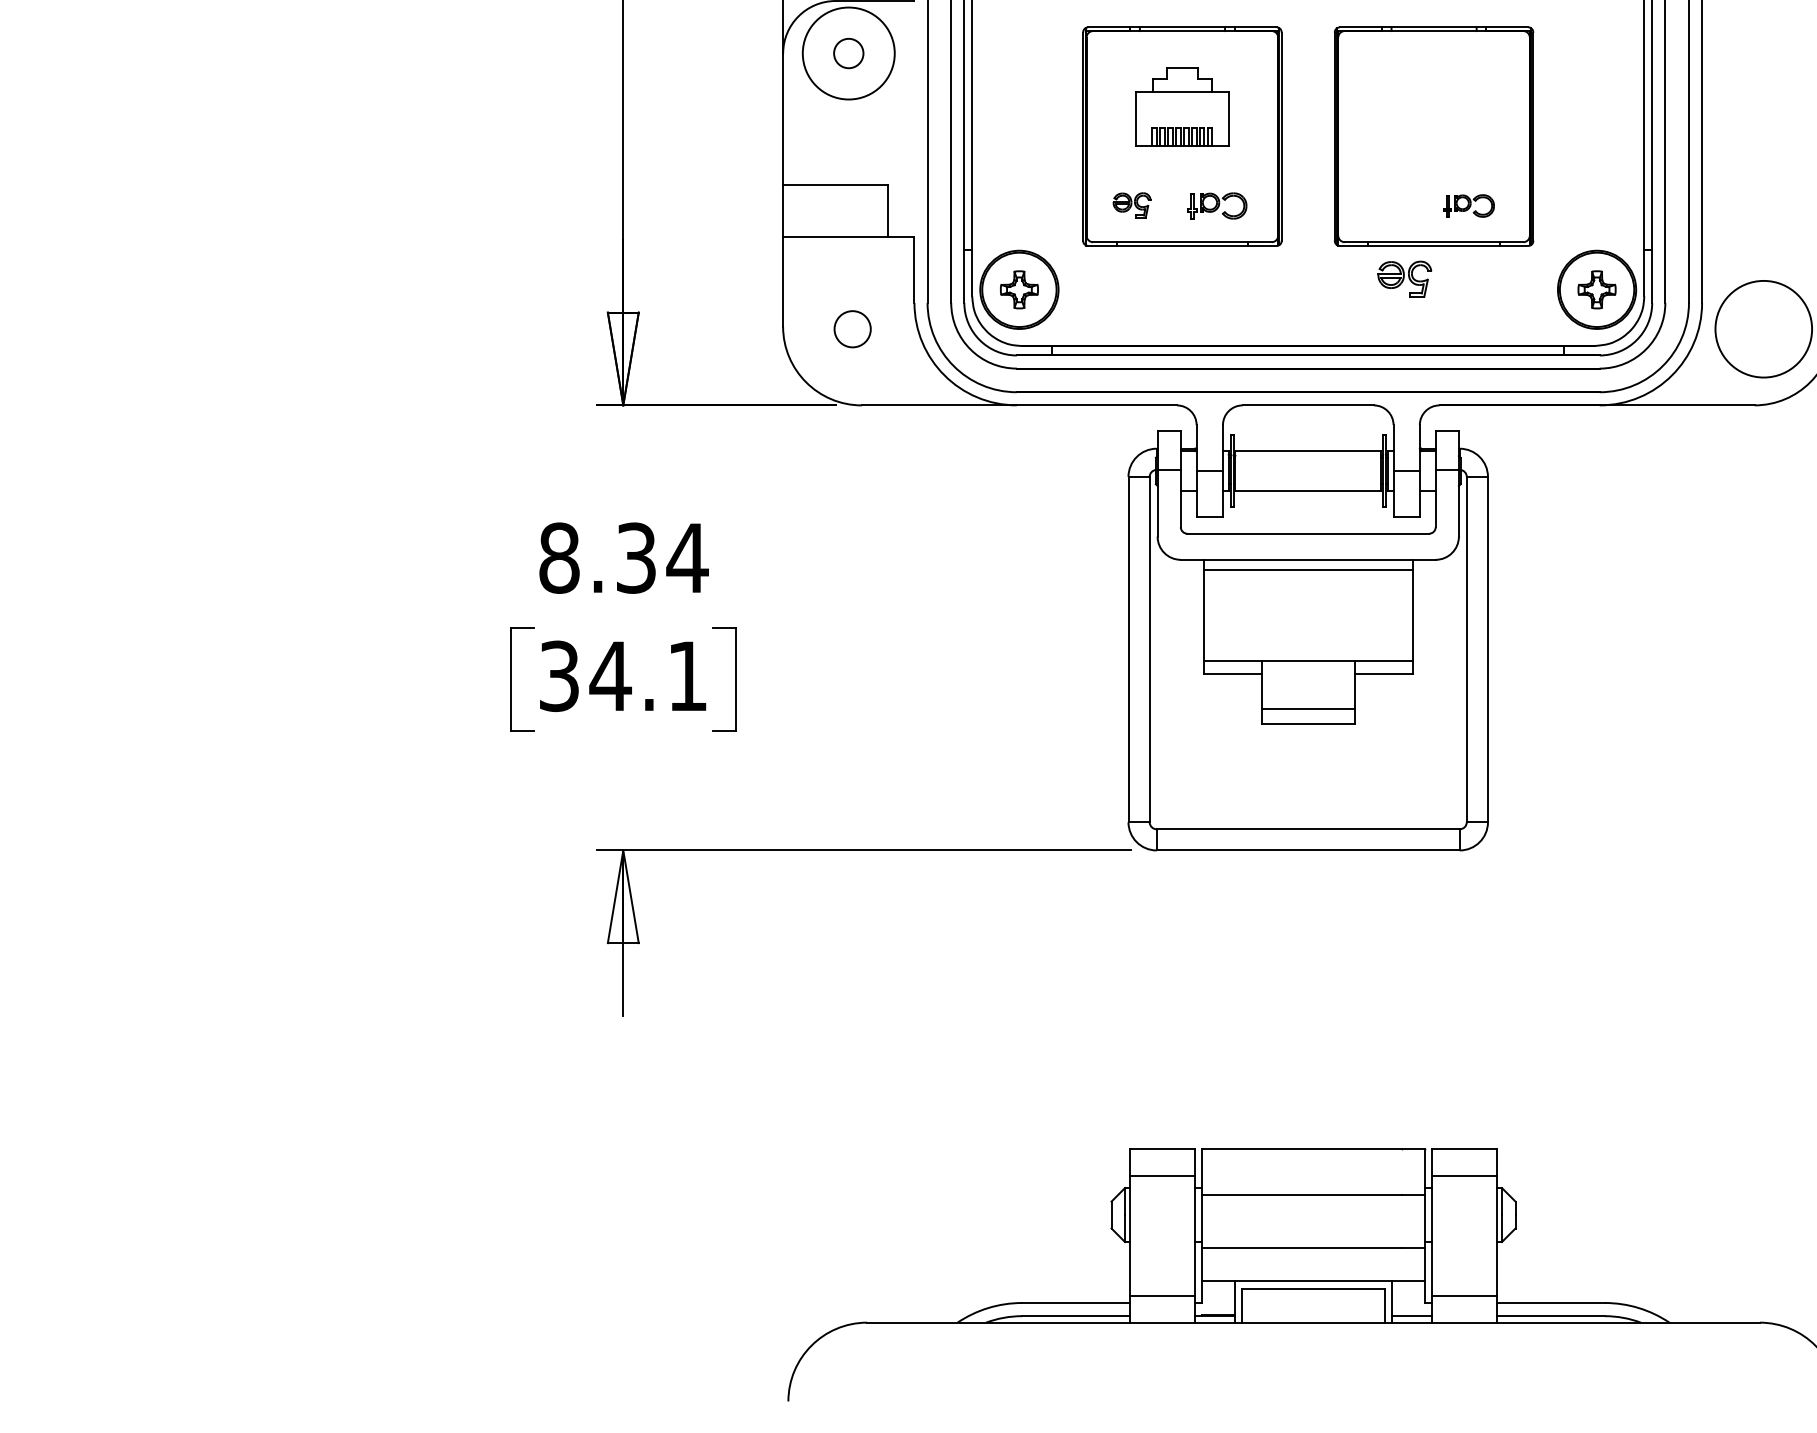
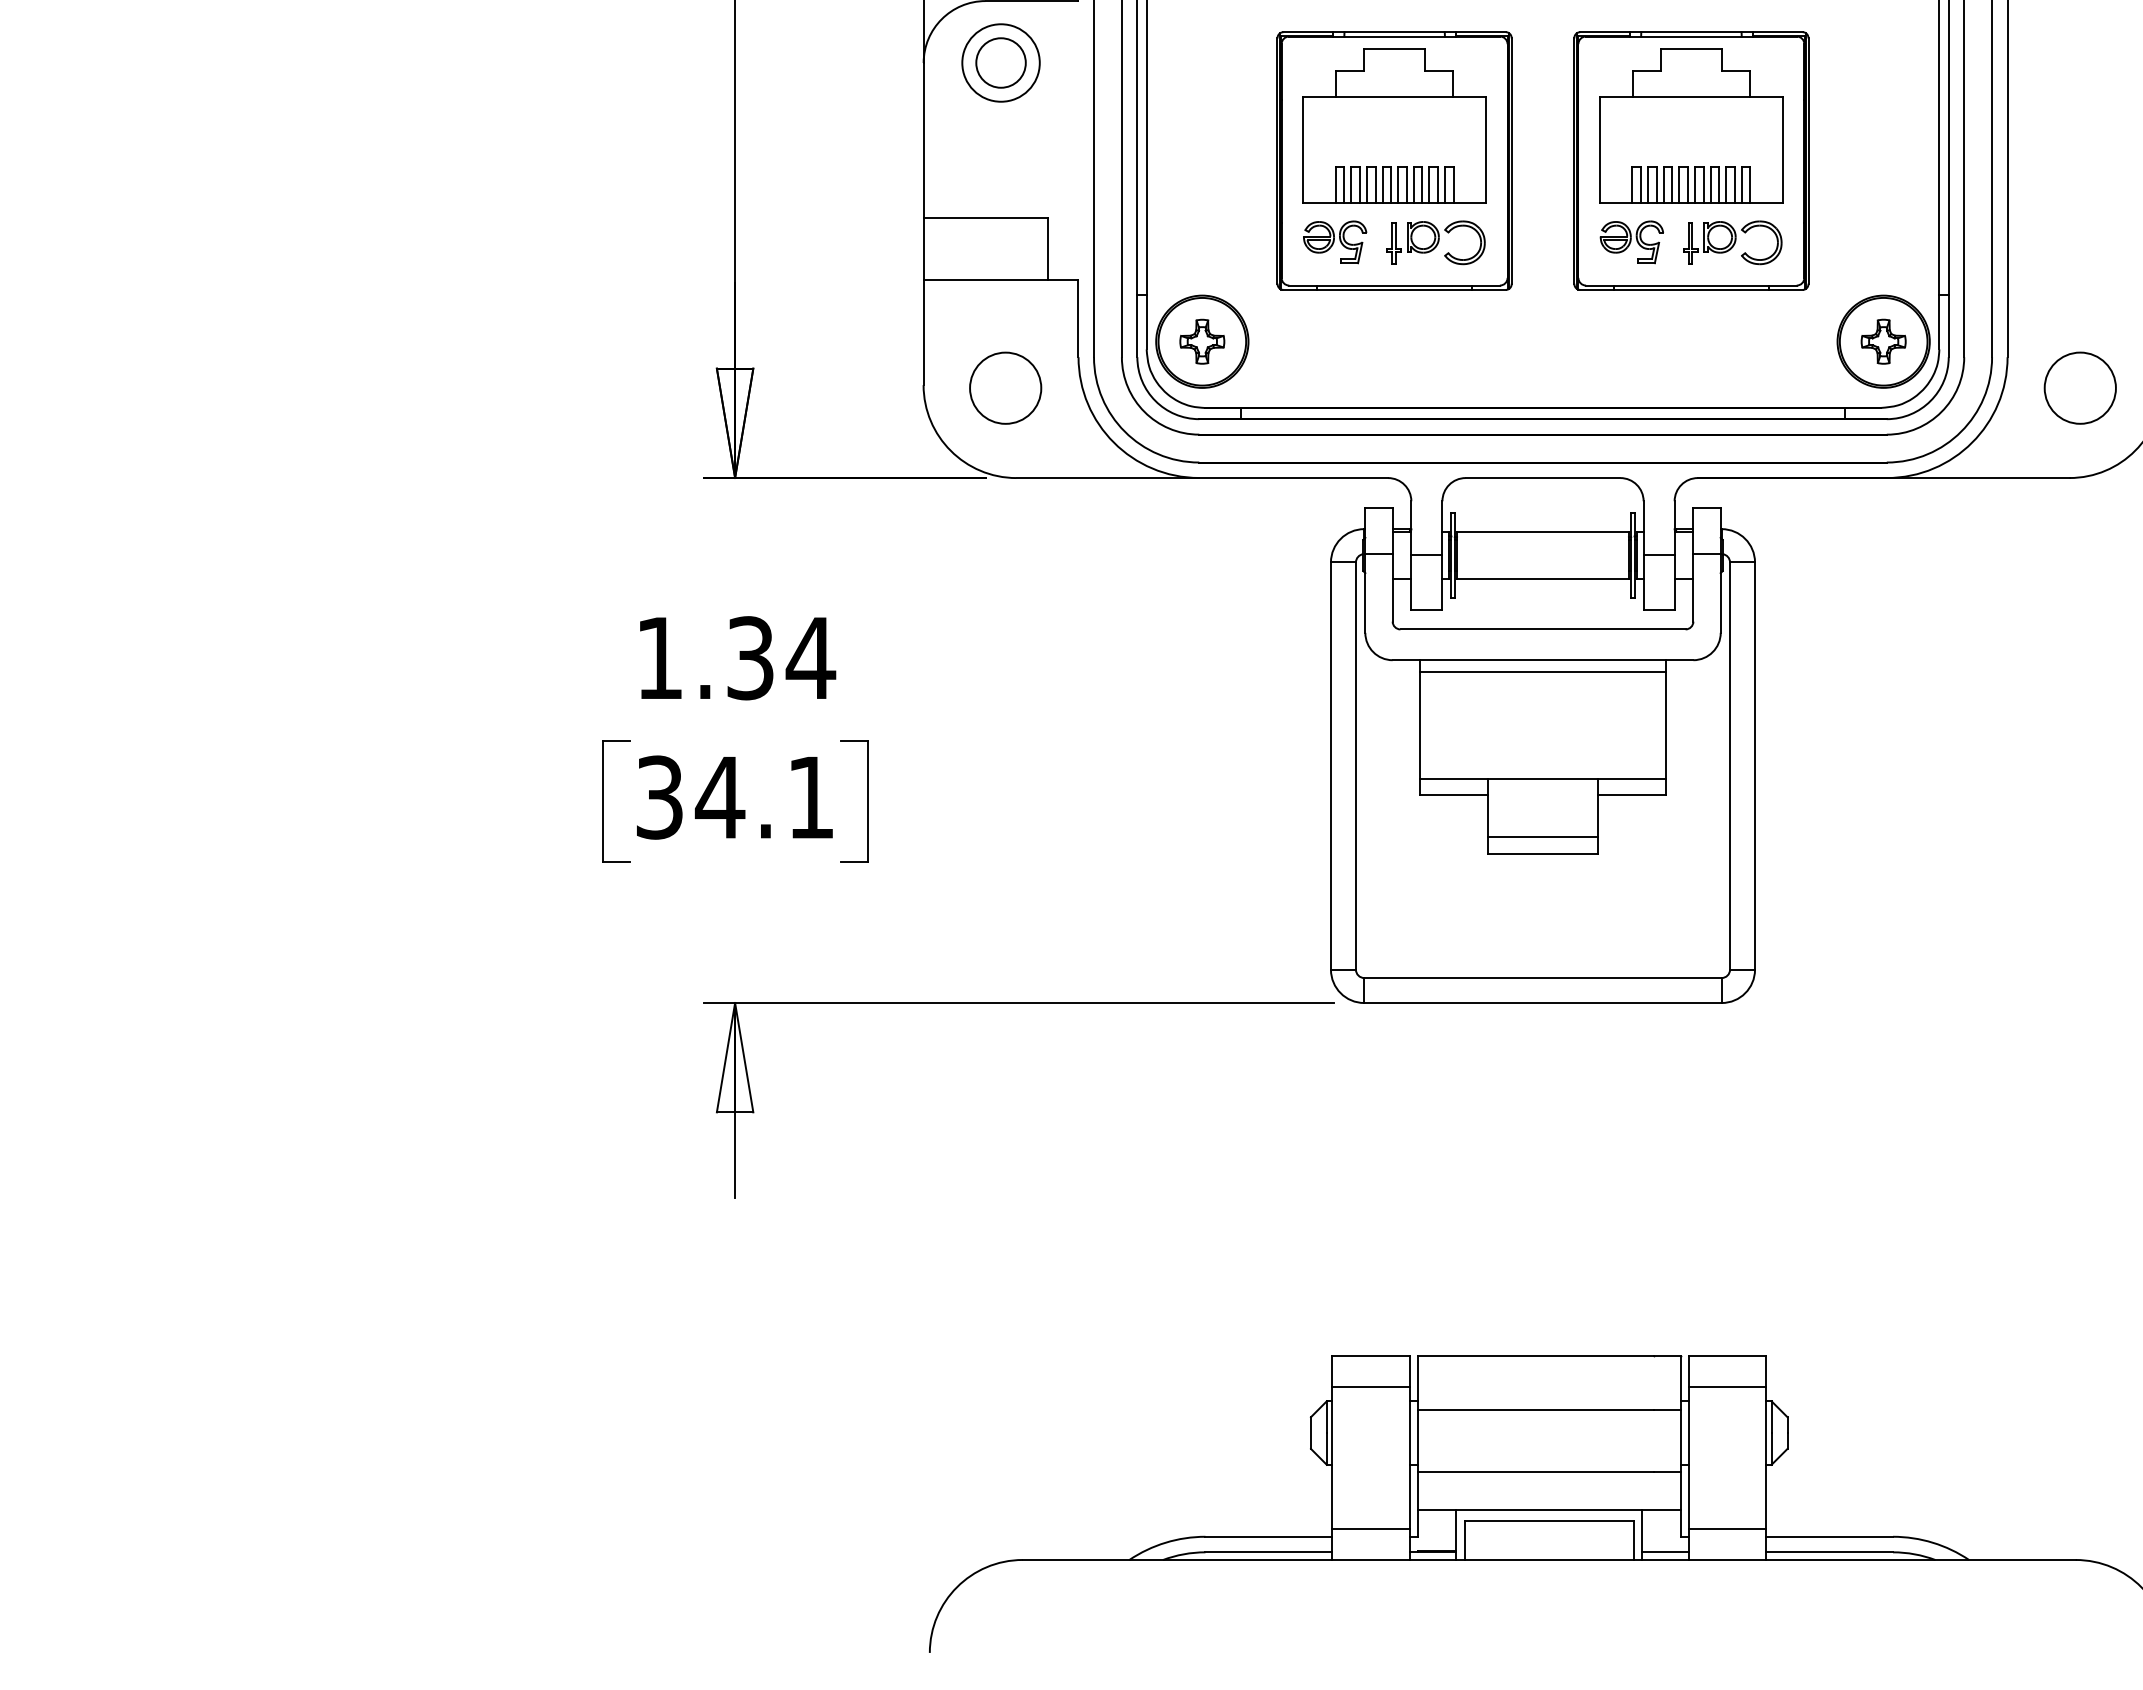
circle: (848, 53) -> (1000, 62), size x0.71
circle: (848, 53) -> (1000, 62), size x1.43
part: (1182, 106) -> (1394, 125), size x1.67
part: (1434, 106) -> (1691, 125), added
part: (1132, 205) -> (1335, 242), size x1.43
part: (1217, 205) -> (1435, 242), size x1.43
part: (1468, 205) -> (1732, 242), size x1.67
part: (1404, 279) -> (1631, 242), moved
circle: (852, 328) -> (1005, 387), size x1.67
circle: (1763, 328) -> (2079, 387), size x0.62
text: (559, 558) -> (659, 658), 8.34 -> 1.34

